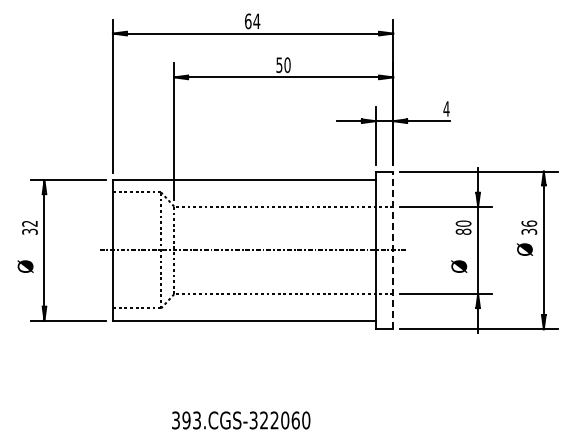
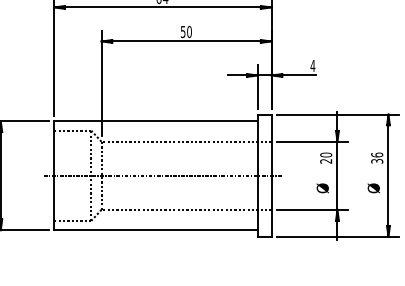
text: (463, 231) -> (326, 161), 80 -> 20
text: (524, 249) -> (373, 188), moved
line: (393, 250) -> (271, 175), dashed -> solid

